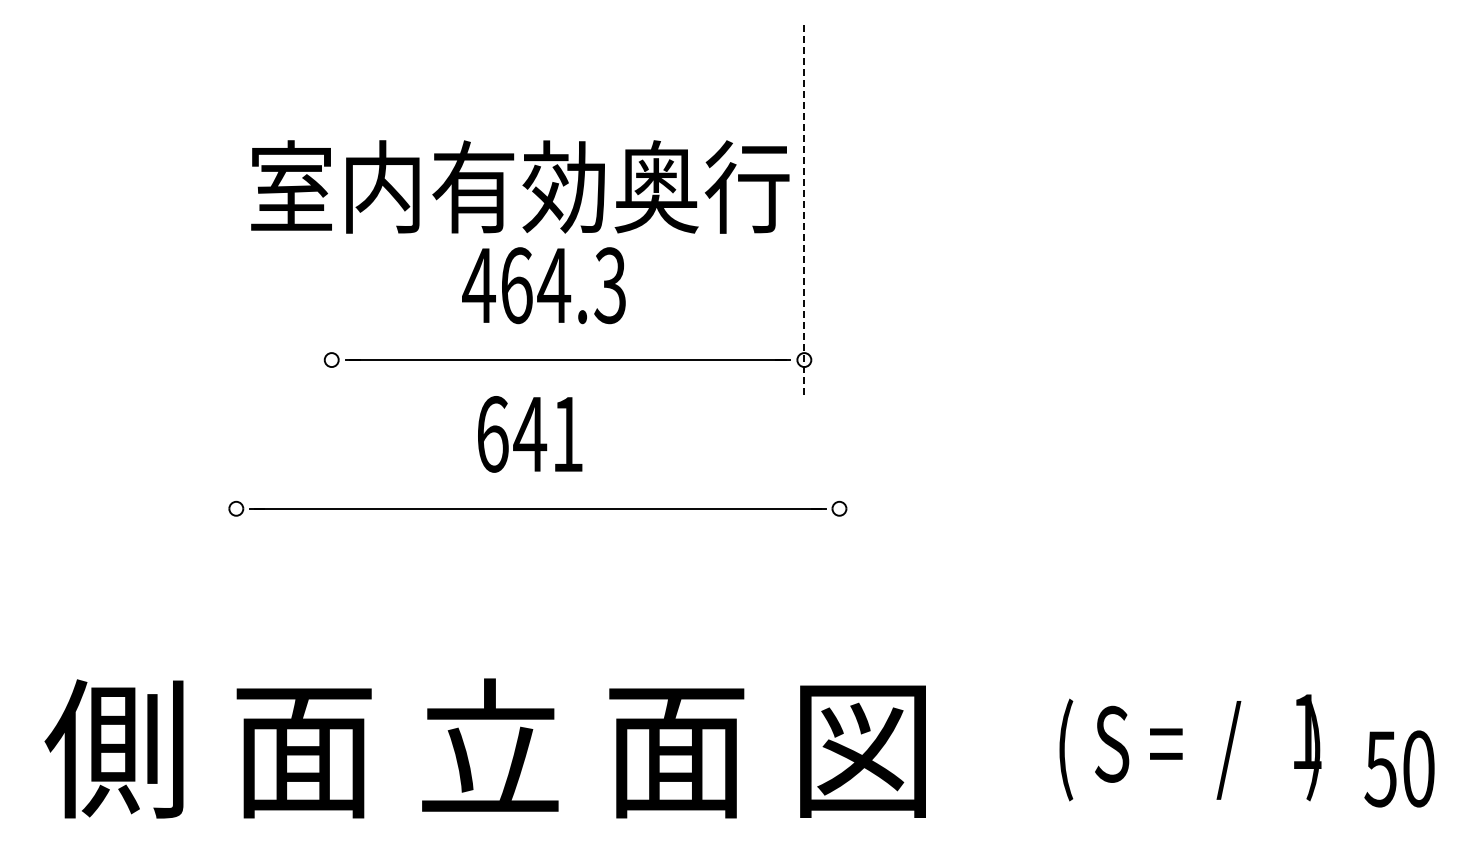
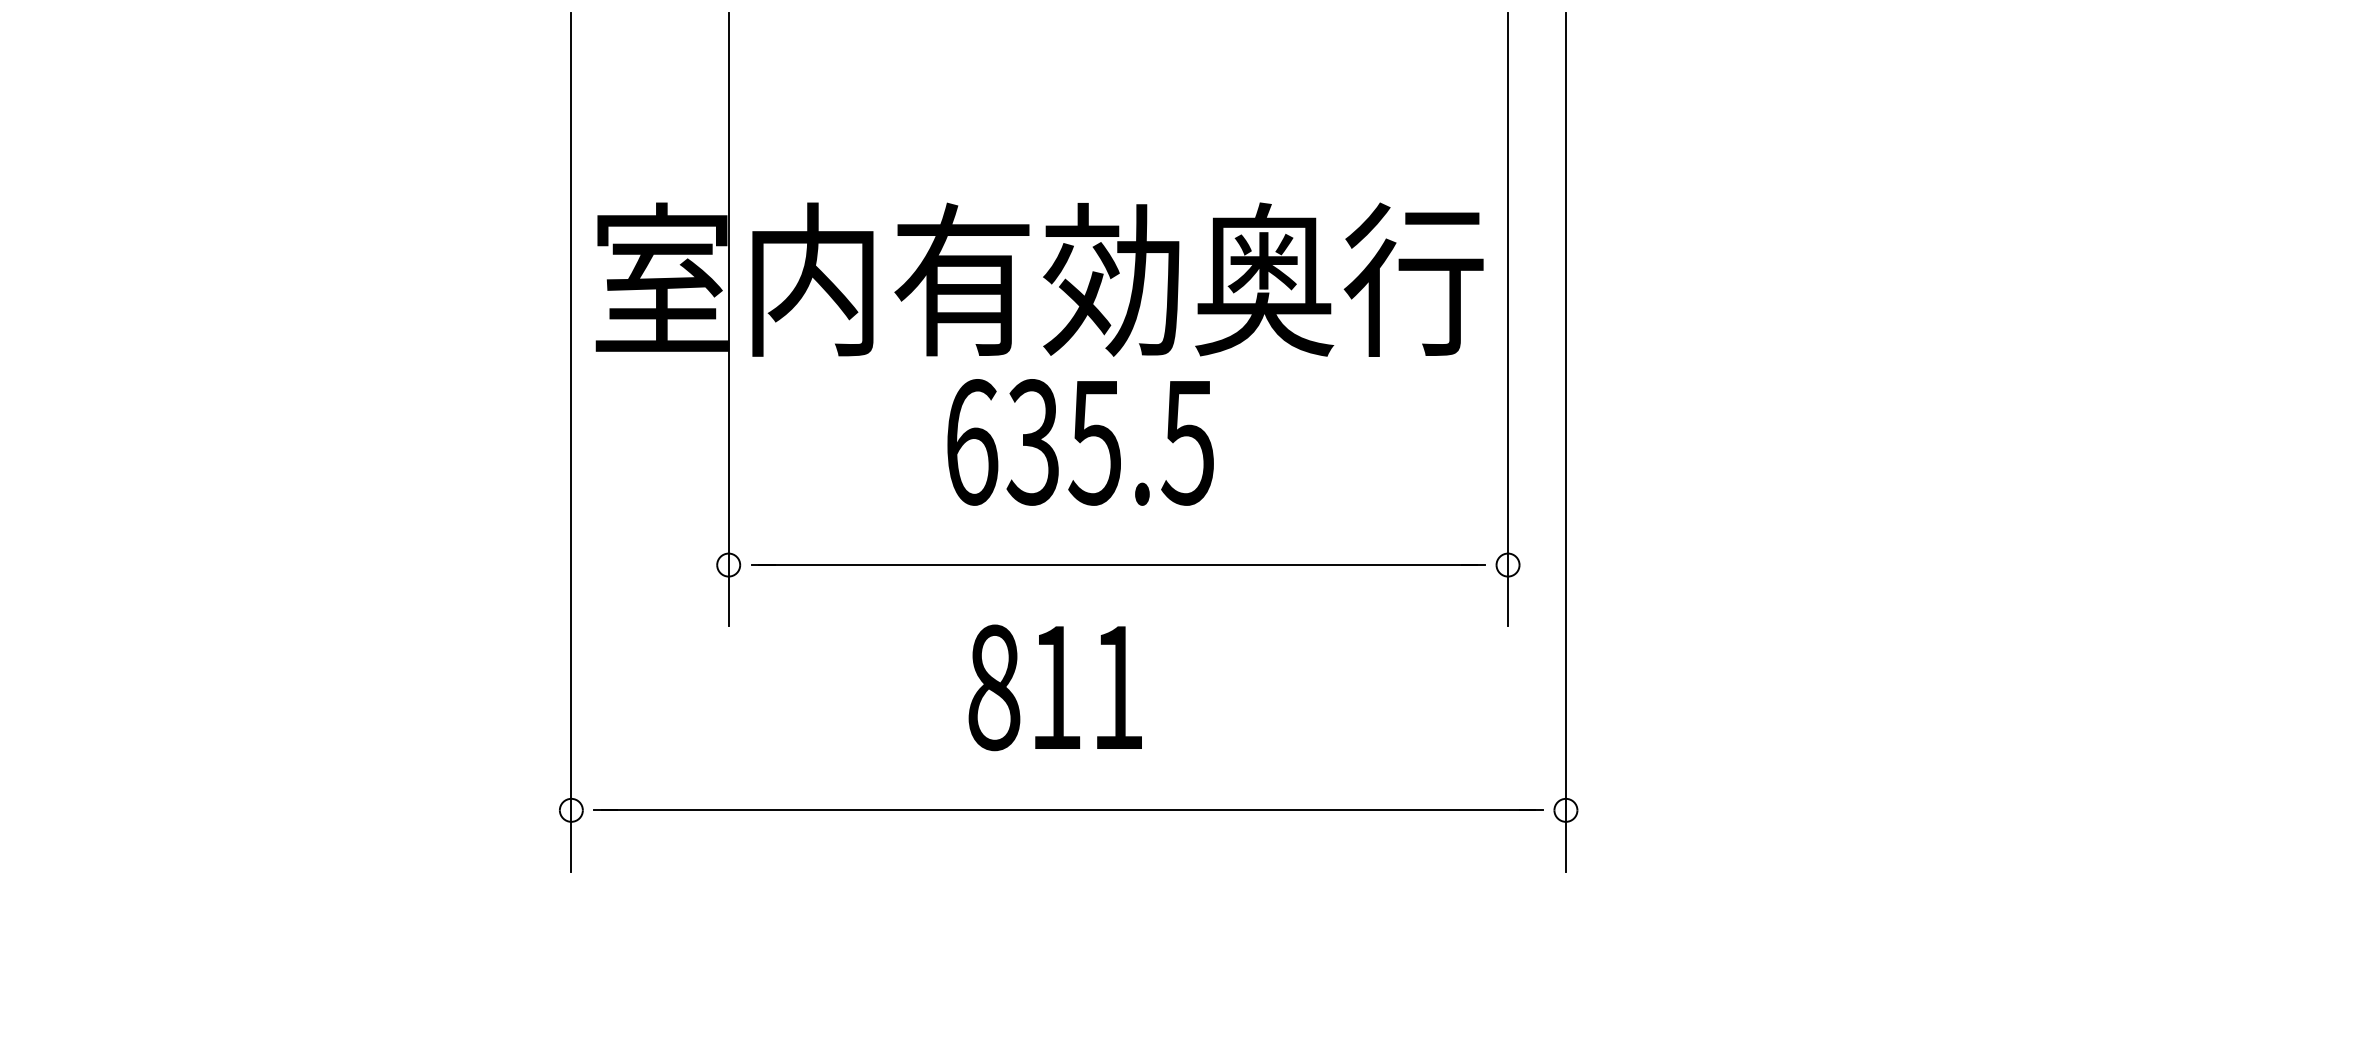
line: (331, 211) -> (728, 320), added
line: (804, 211) -> (1508, 320), dashed -> solid
line: (236, 285) -> (571, 442), added
text: (543, 285) -> (1077, 442), 464.3 -> 635.5
line: (839, 285) -> (1565, 442), added
text: (512, 434) -> (1026, 687), 641 -> 811

